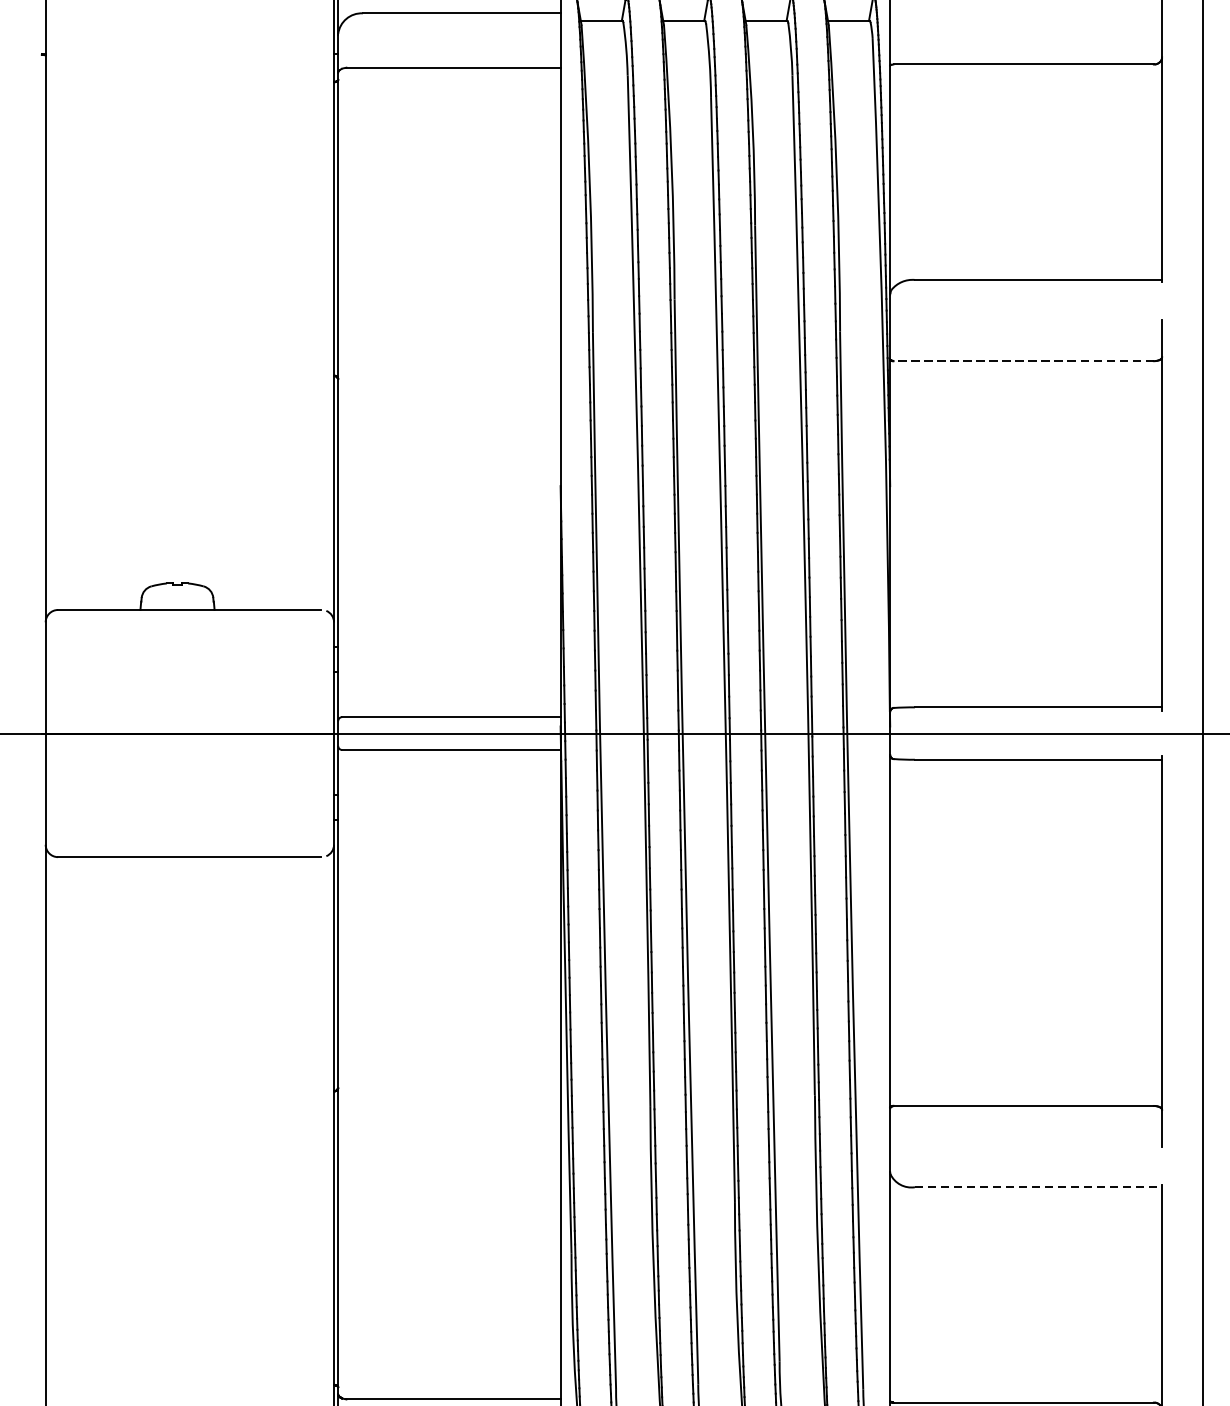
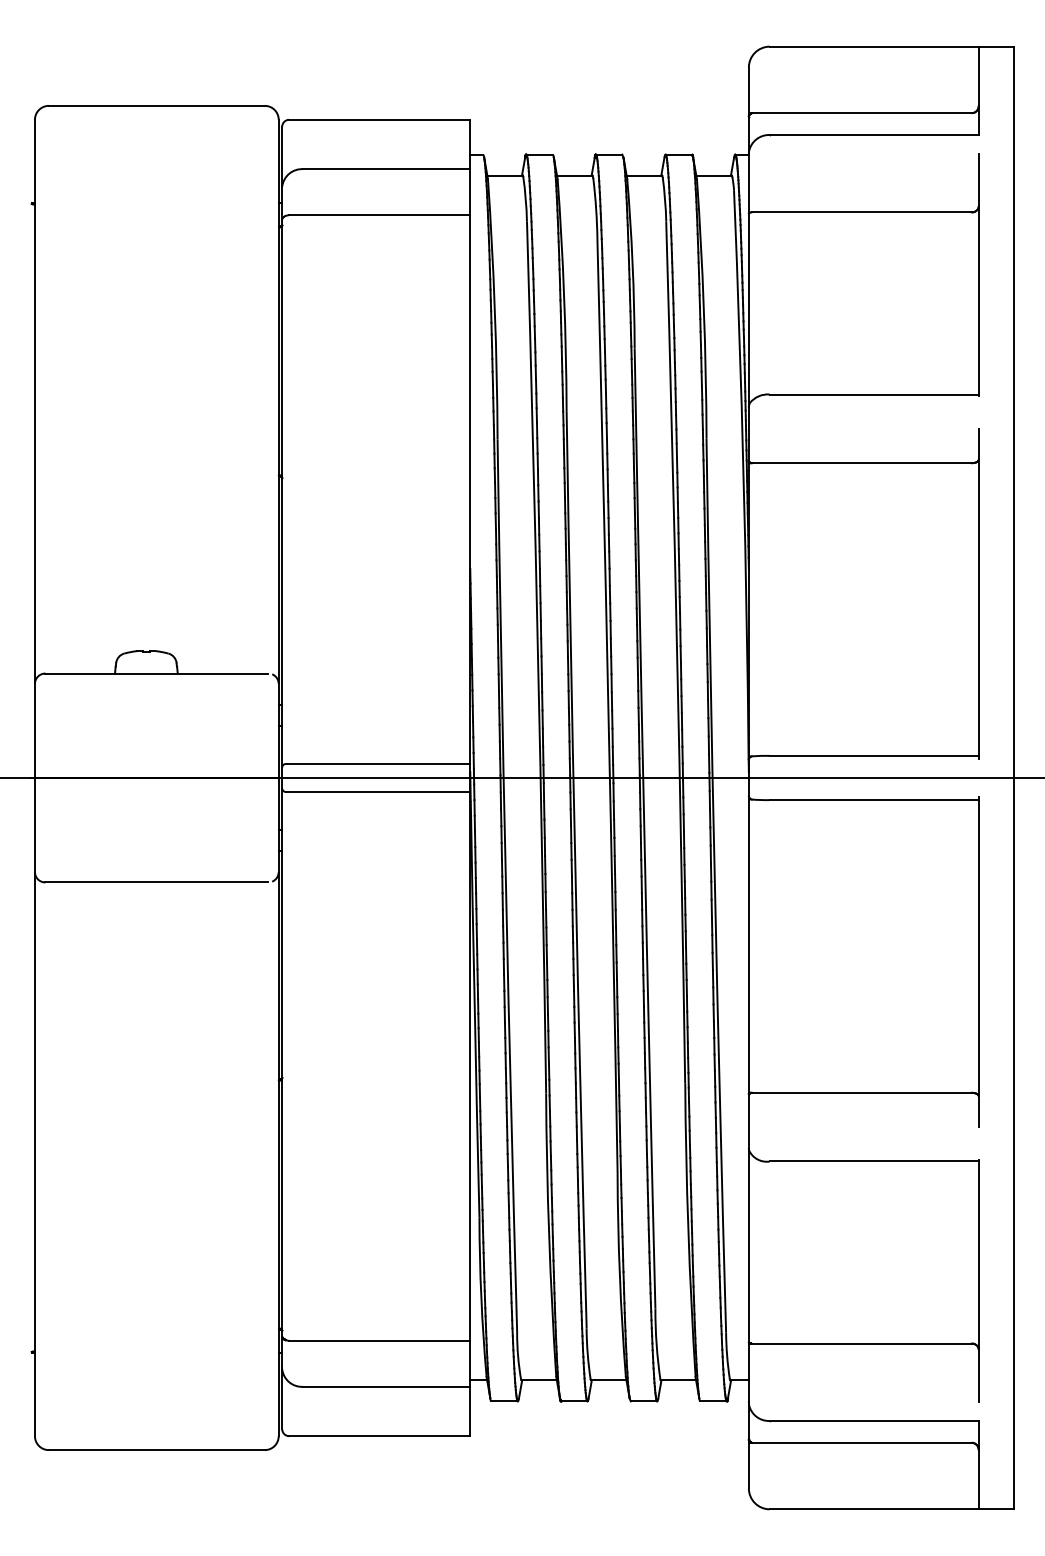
line: (1024, 361) -> (862, 463), dashed -> solid
line: (1038, 1187) -> (874, 1161), dashed -> solid

